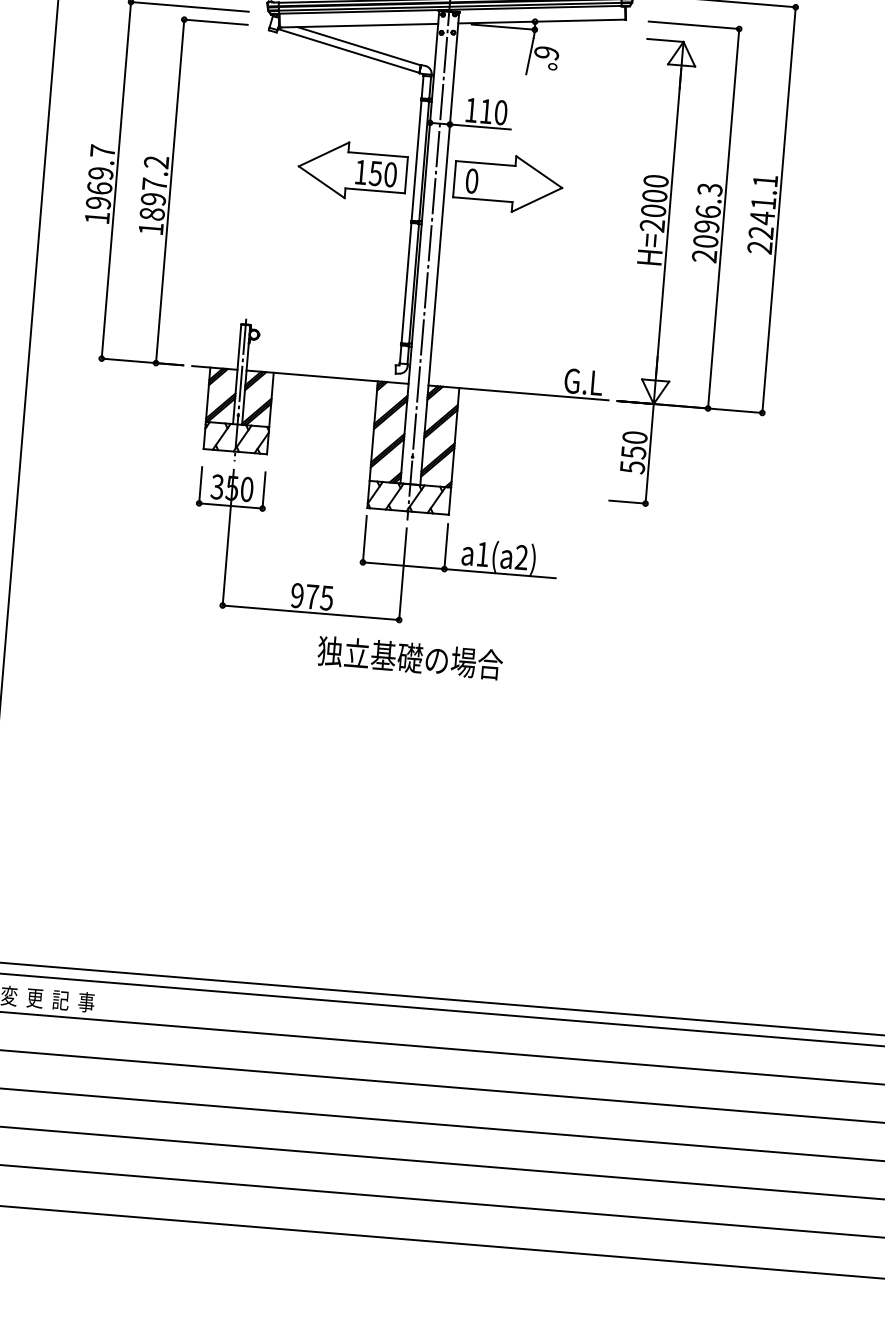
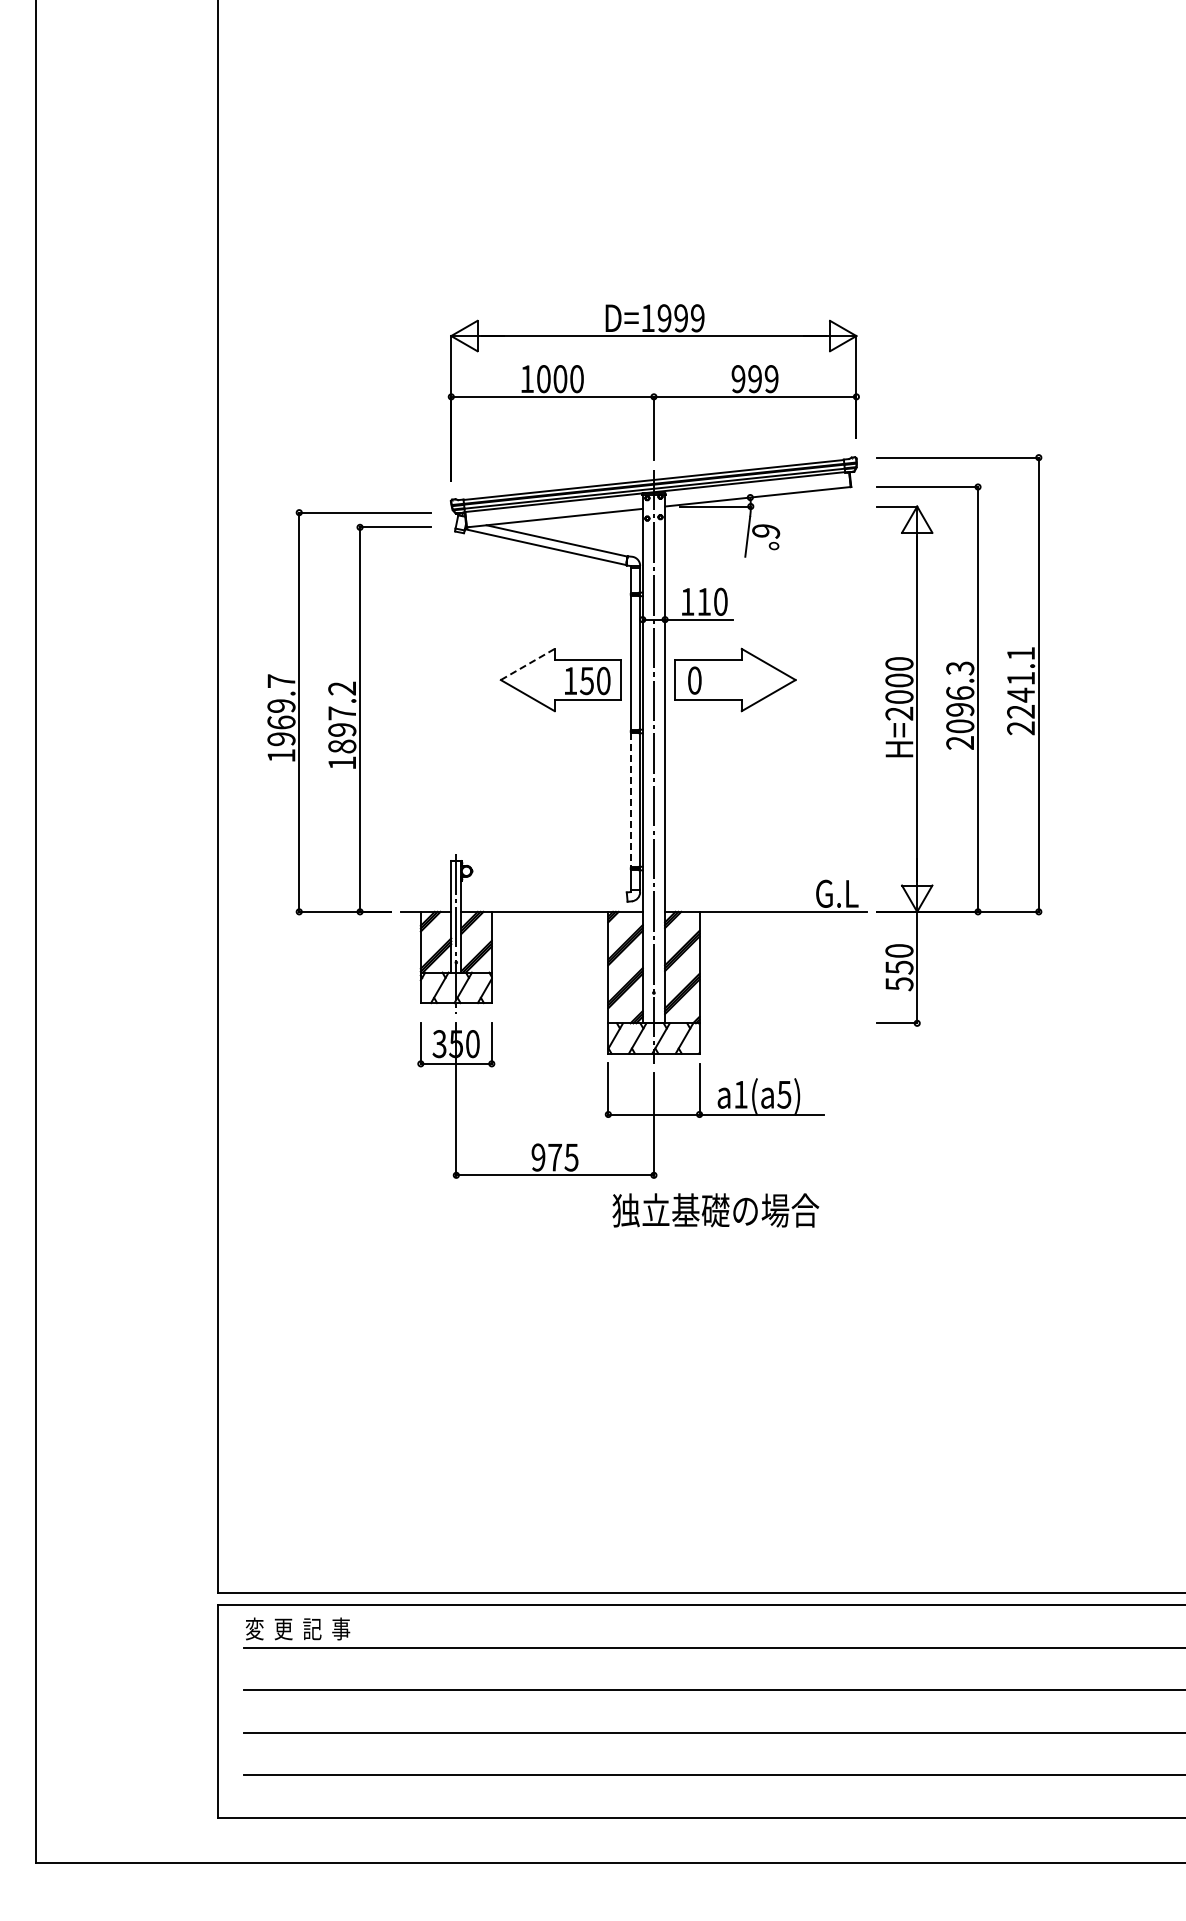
line: (324, 154) -> (528, 664), solid -> dashed
line: (406, 283) -> (631, 800), solid -> dashed
text: (521, 557) -> (784, 1094), a1(a2) -> a1(a5)
text: (410, 657) -> (715, 1210), moved

